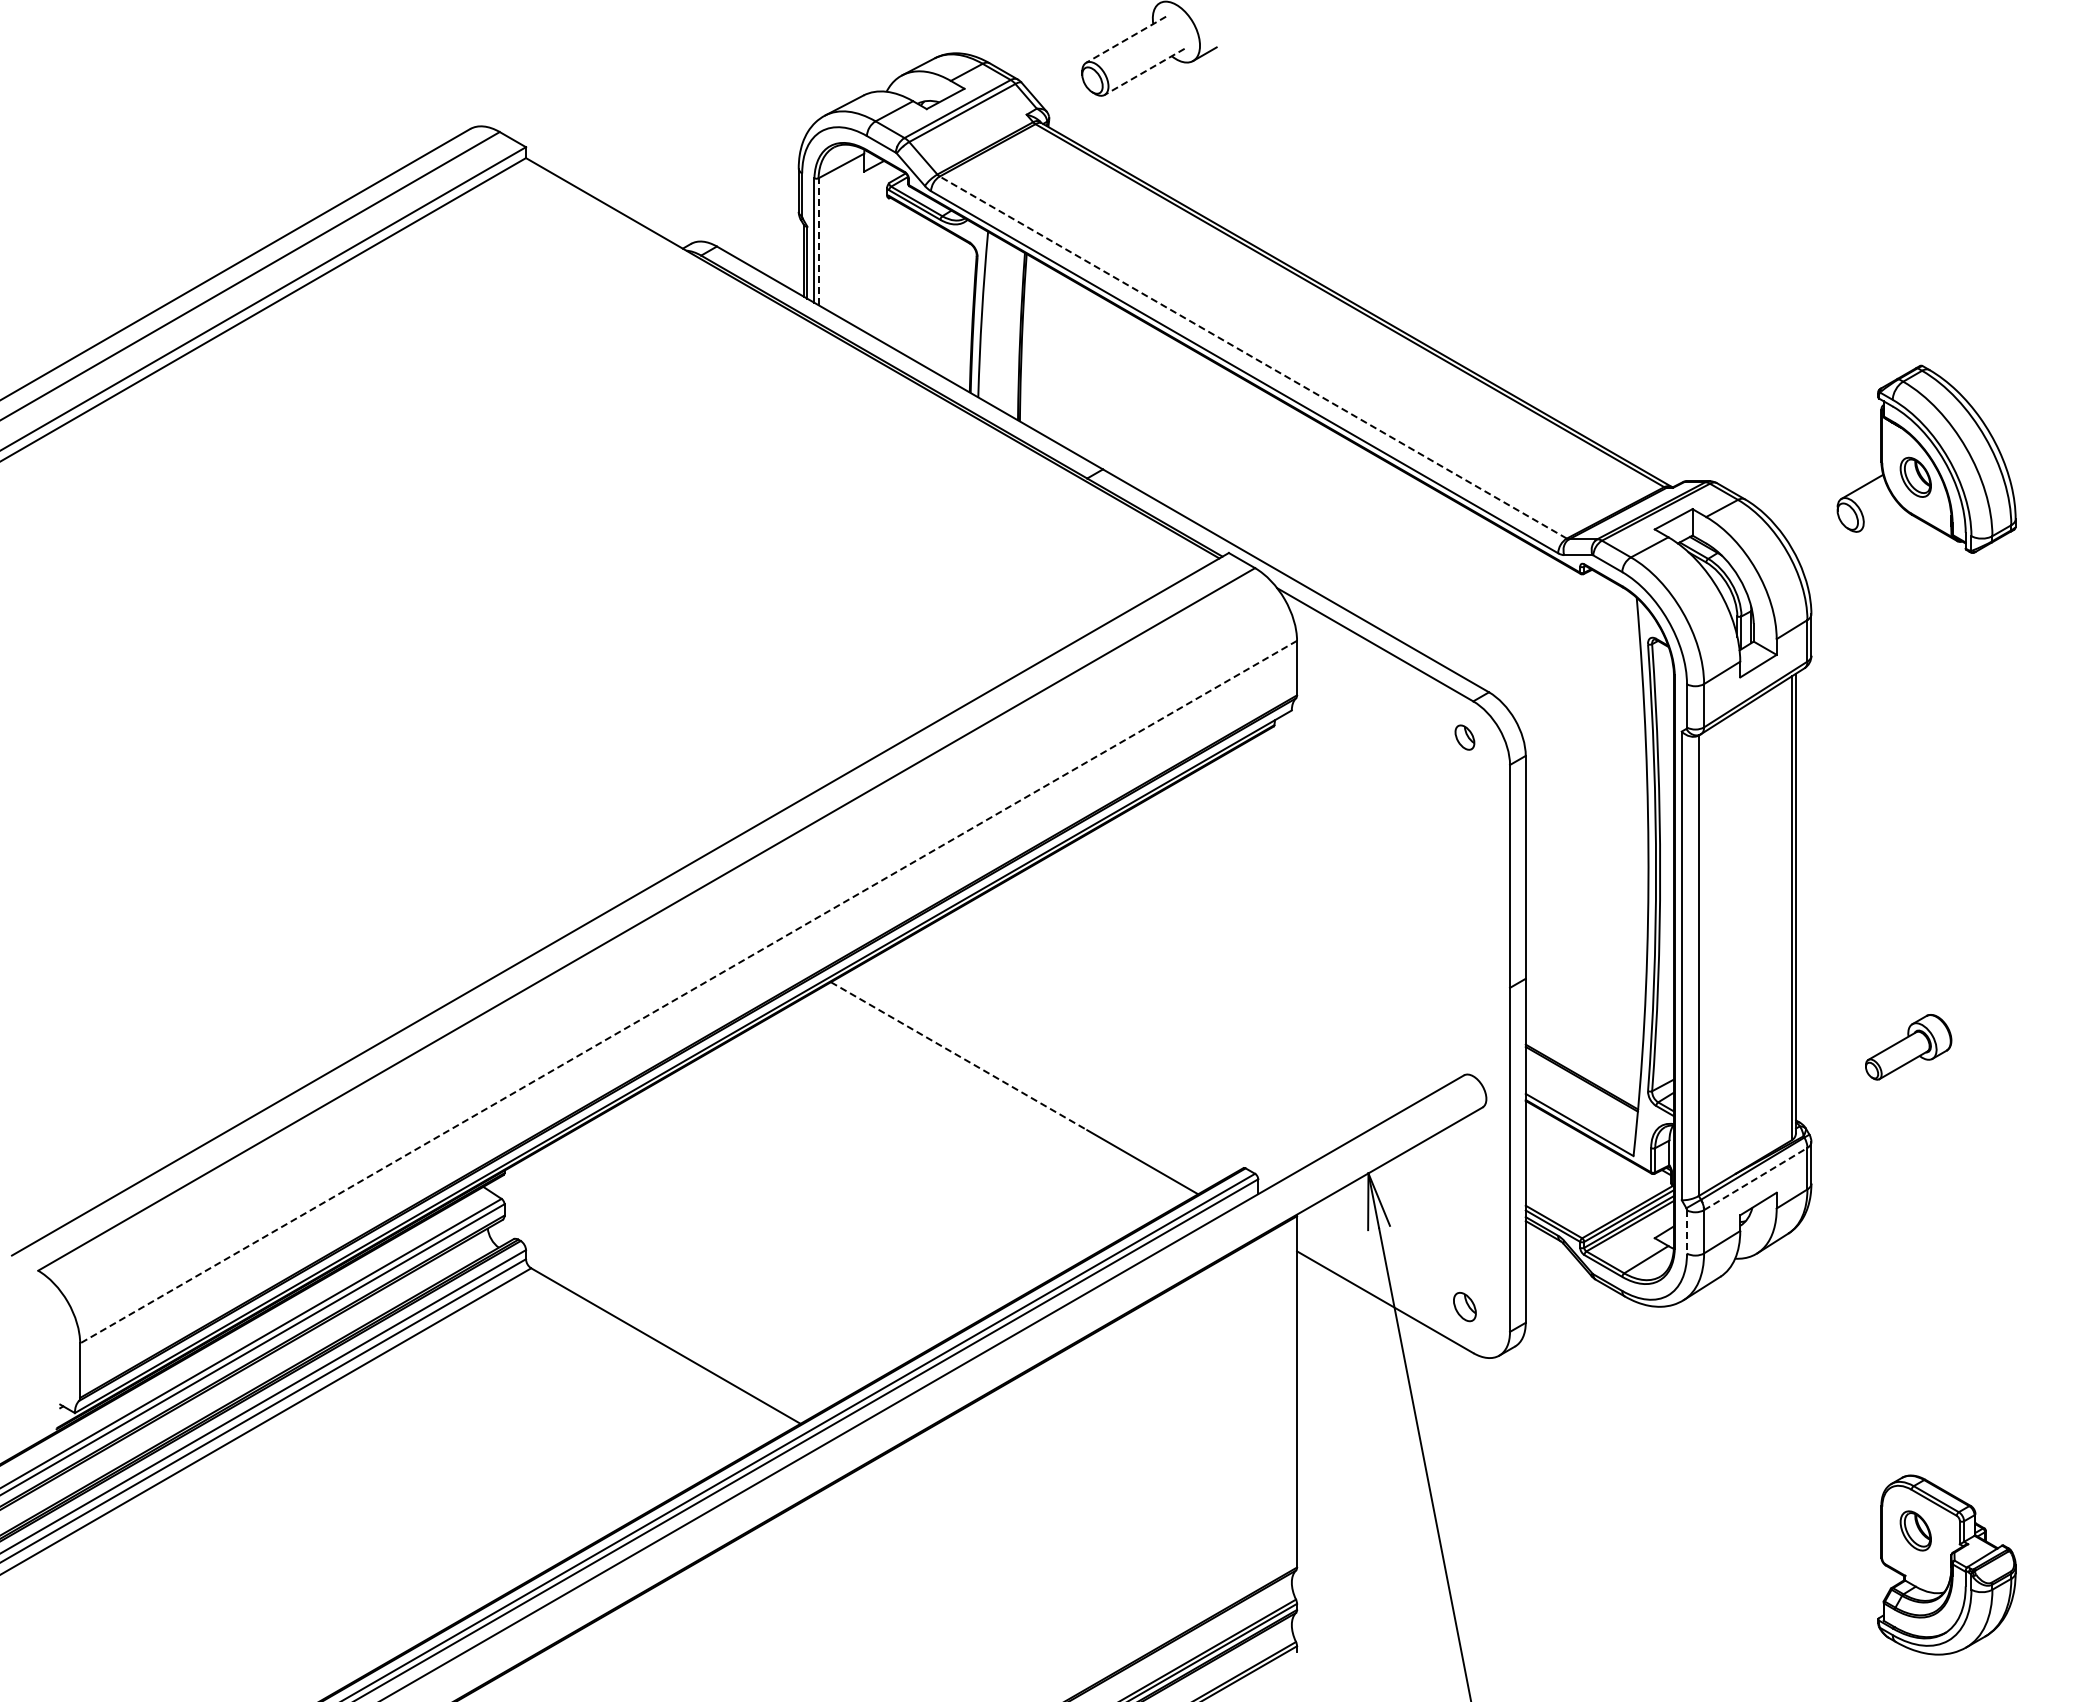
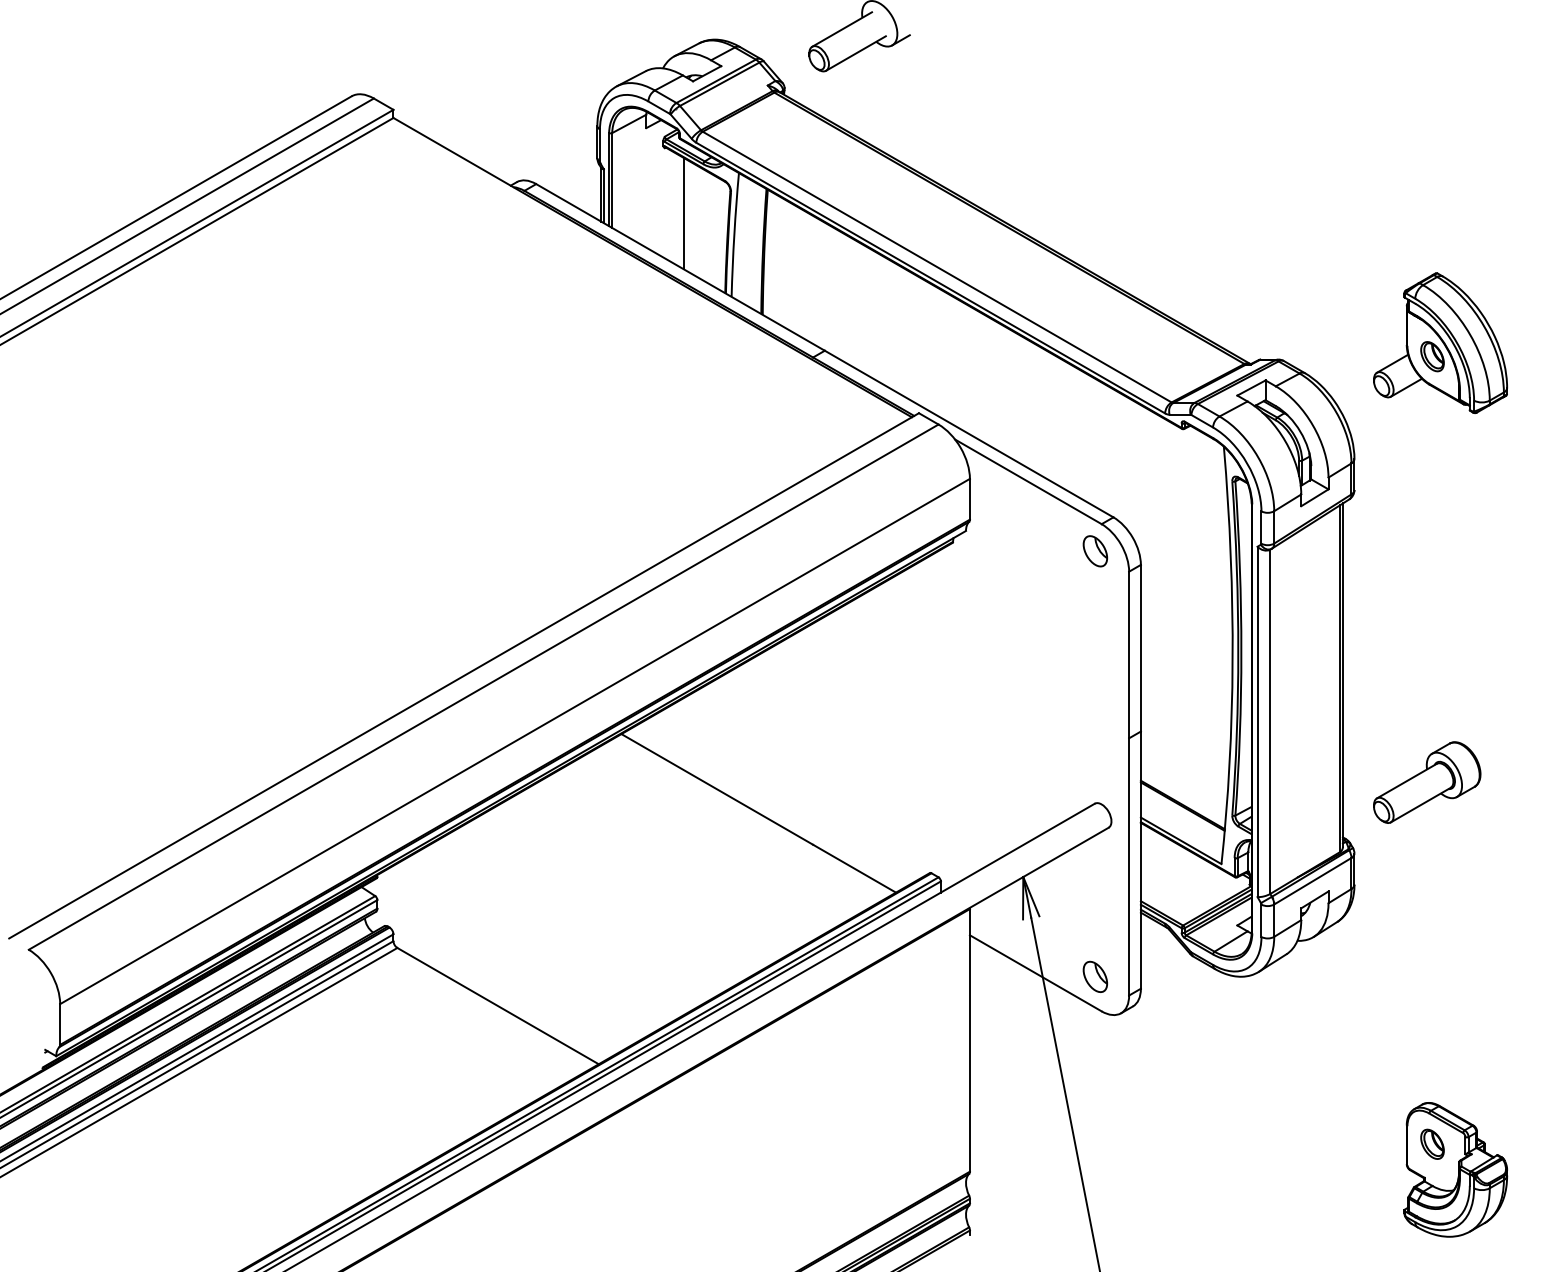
line: (1125, 40) -> (841, 30), dashed -> solid
line: (1144, 72) -> (855, 53), dashed -> solid
line: (818, 241) -> (612, 180), dashed -> solid
line: (914, 285) -> (683, 213), added
line: (1252, 357) -> (936, 267), dashed -> solid
line: (1880, 518) -> (1406, 387), added
part: (1464, 737) -> (1095, 551), size x1.67
line: (688, 992) -> (514, 741), dashed -> solid
part: (1908, 1047) -> (1427, 782), size x1.67
line: (959, 1056) -> (717, 789), dashed -> solid
line: (1756, 1178) -> (1313, 880), dashed -> solid
line: (1687, 1231) -> (1261, 920), dashed -> solid
part: (1464, 1306) -> (1095, 976), size x1.43

